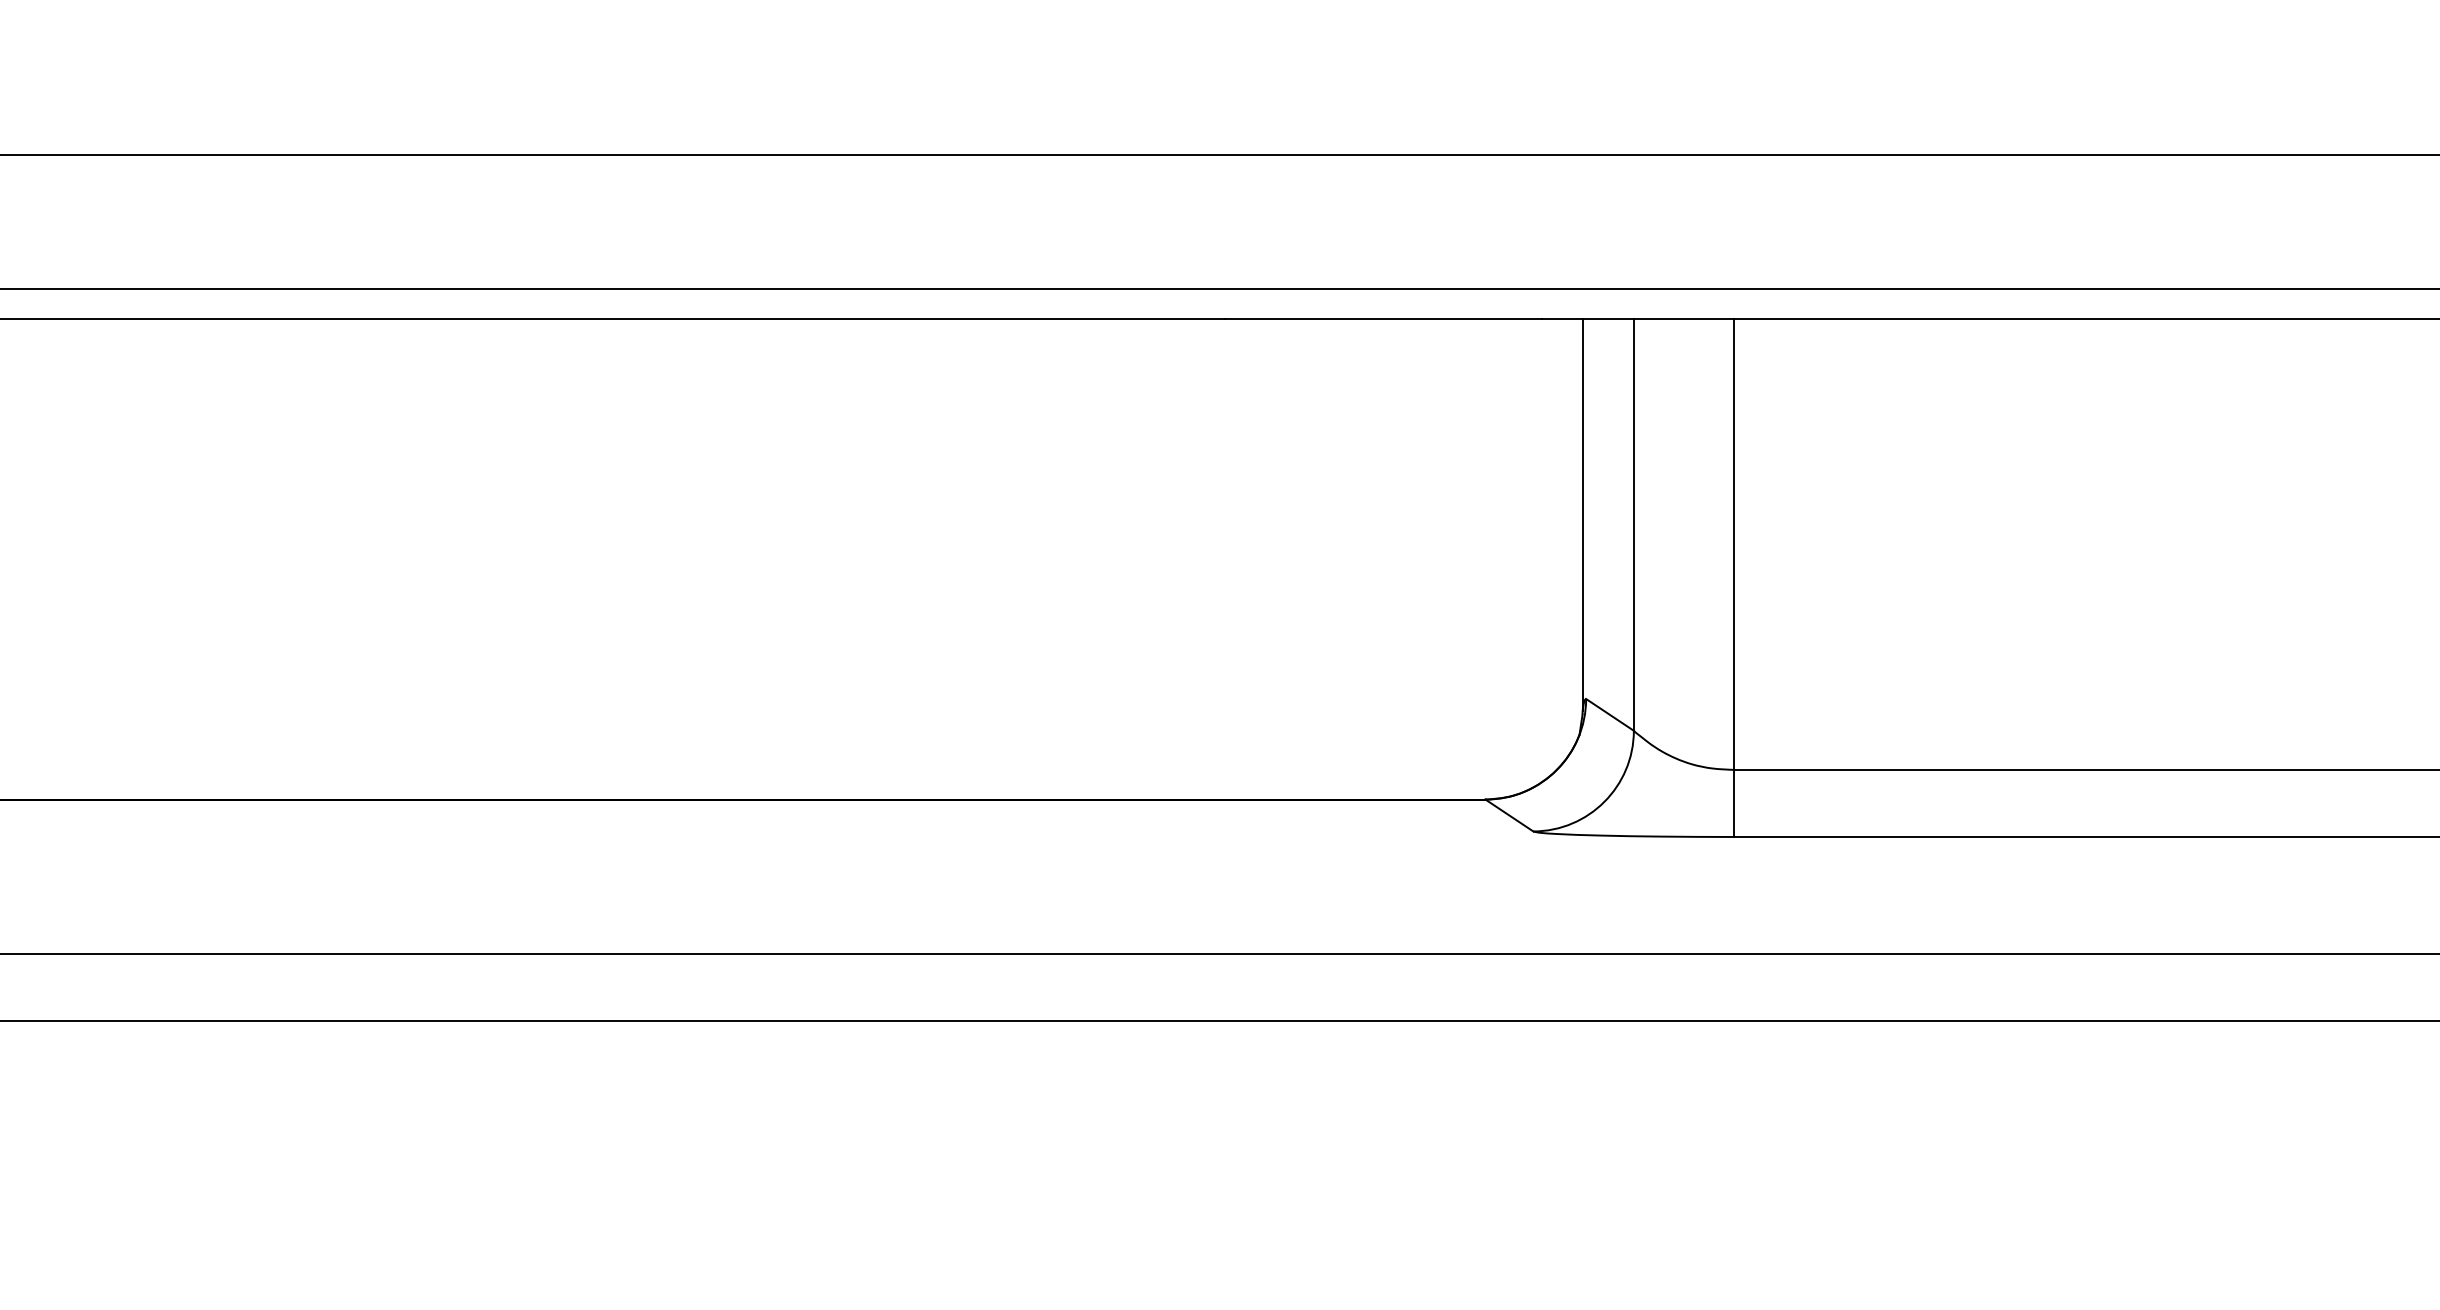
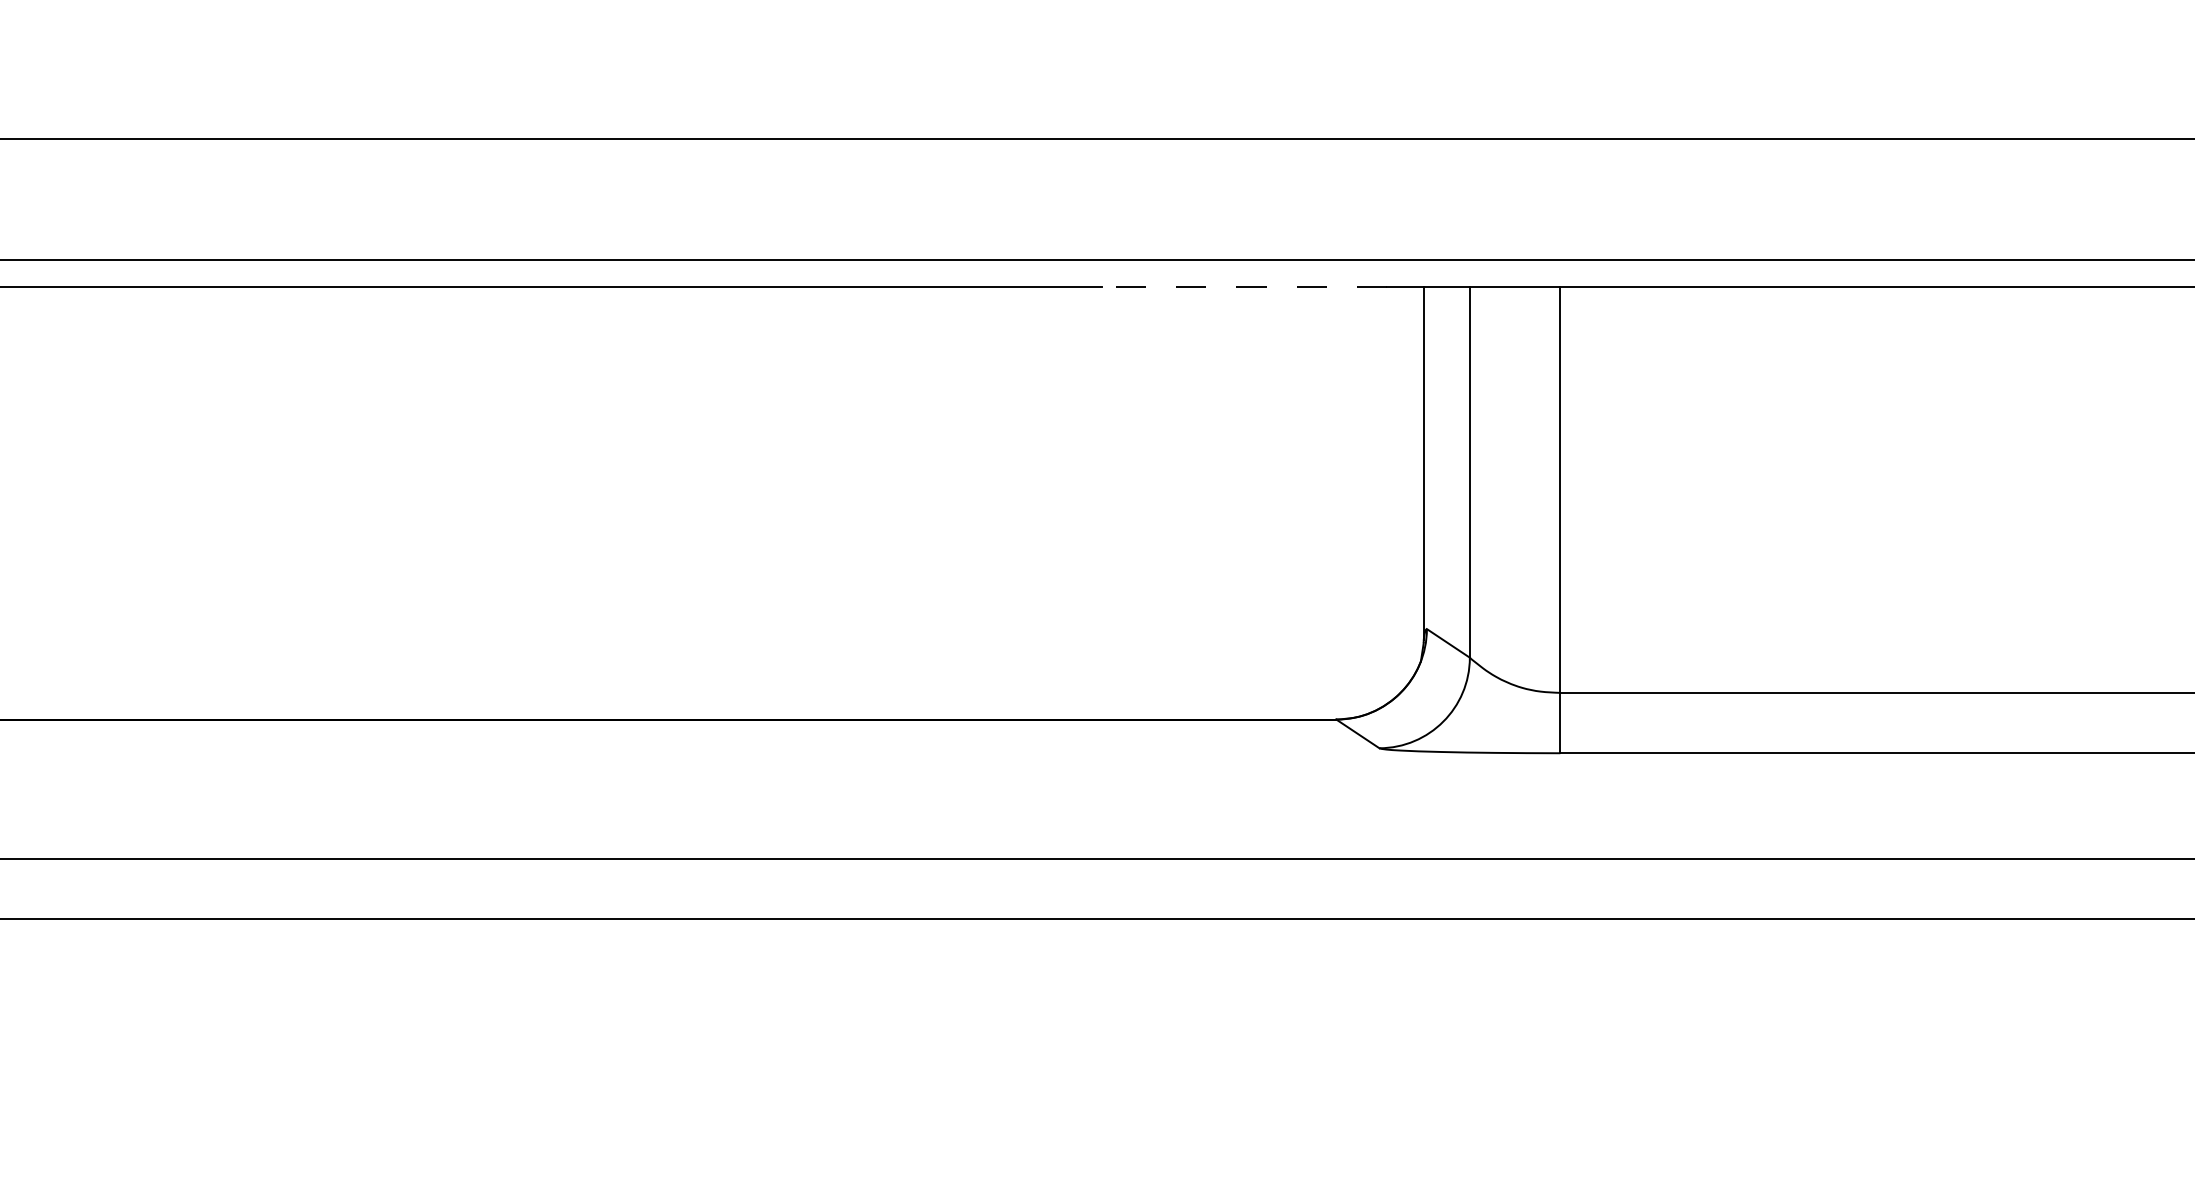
line: (1383, 318) -> (1244, 286), solid -> dashed

